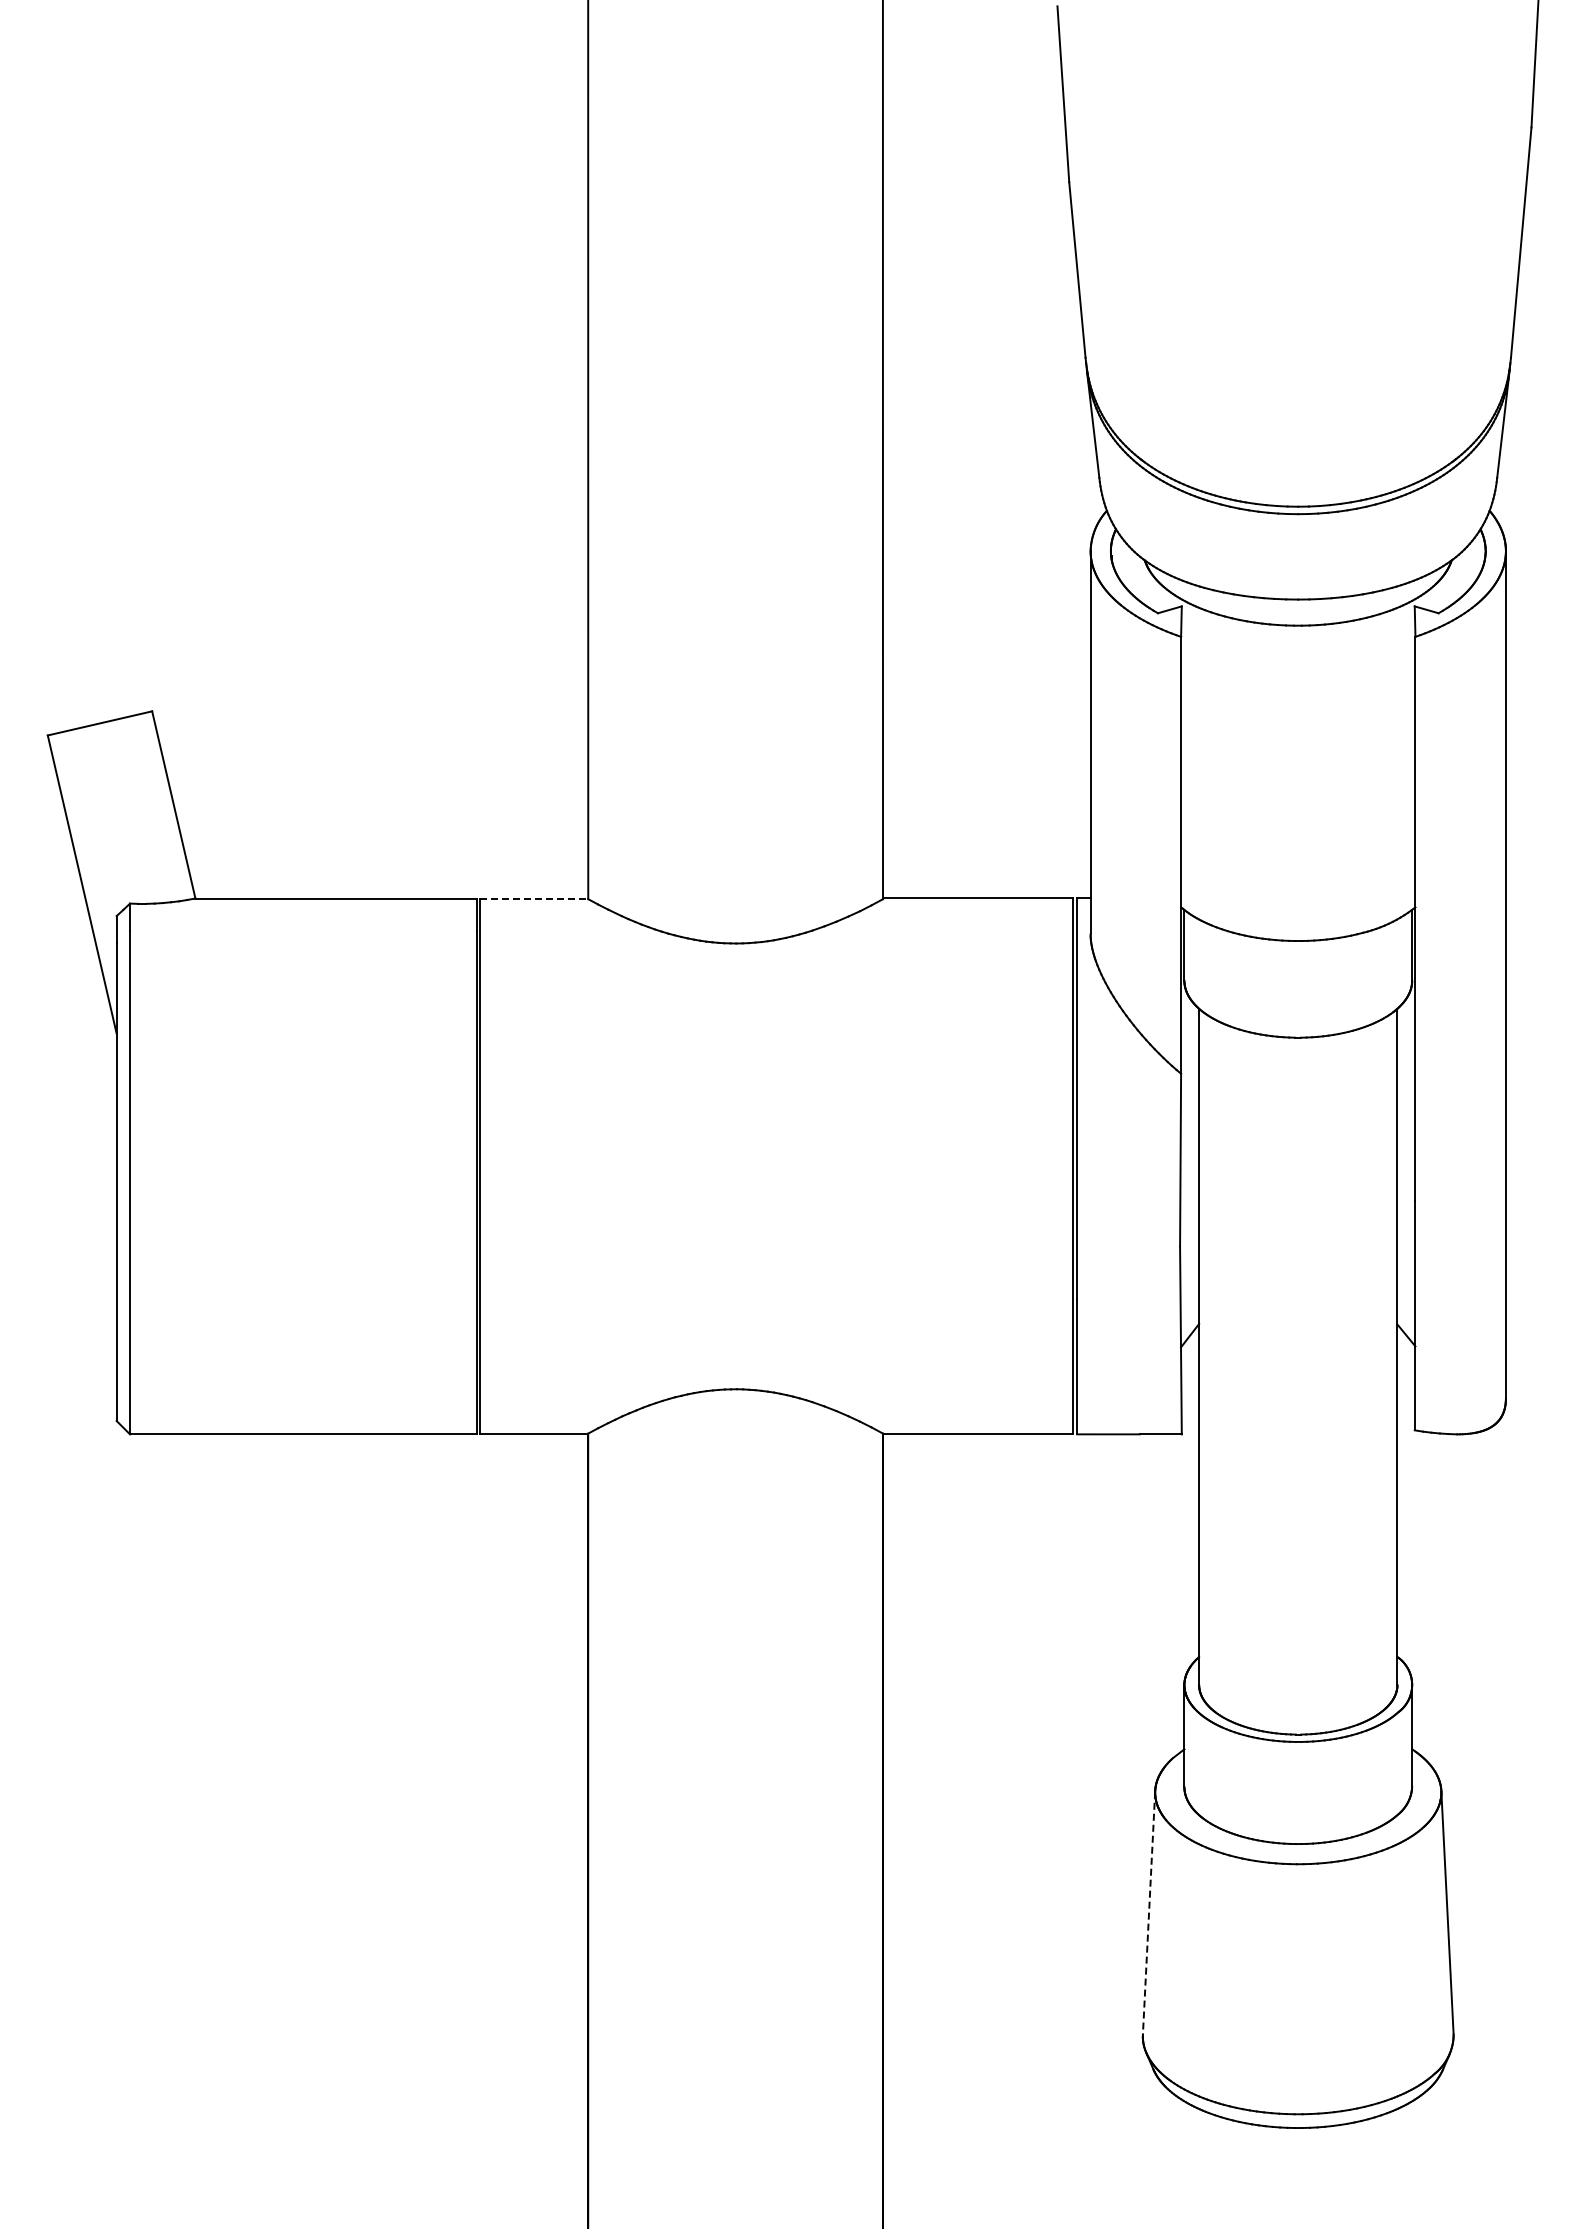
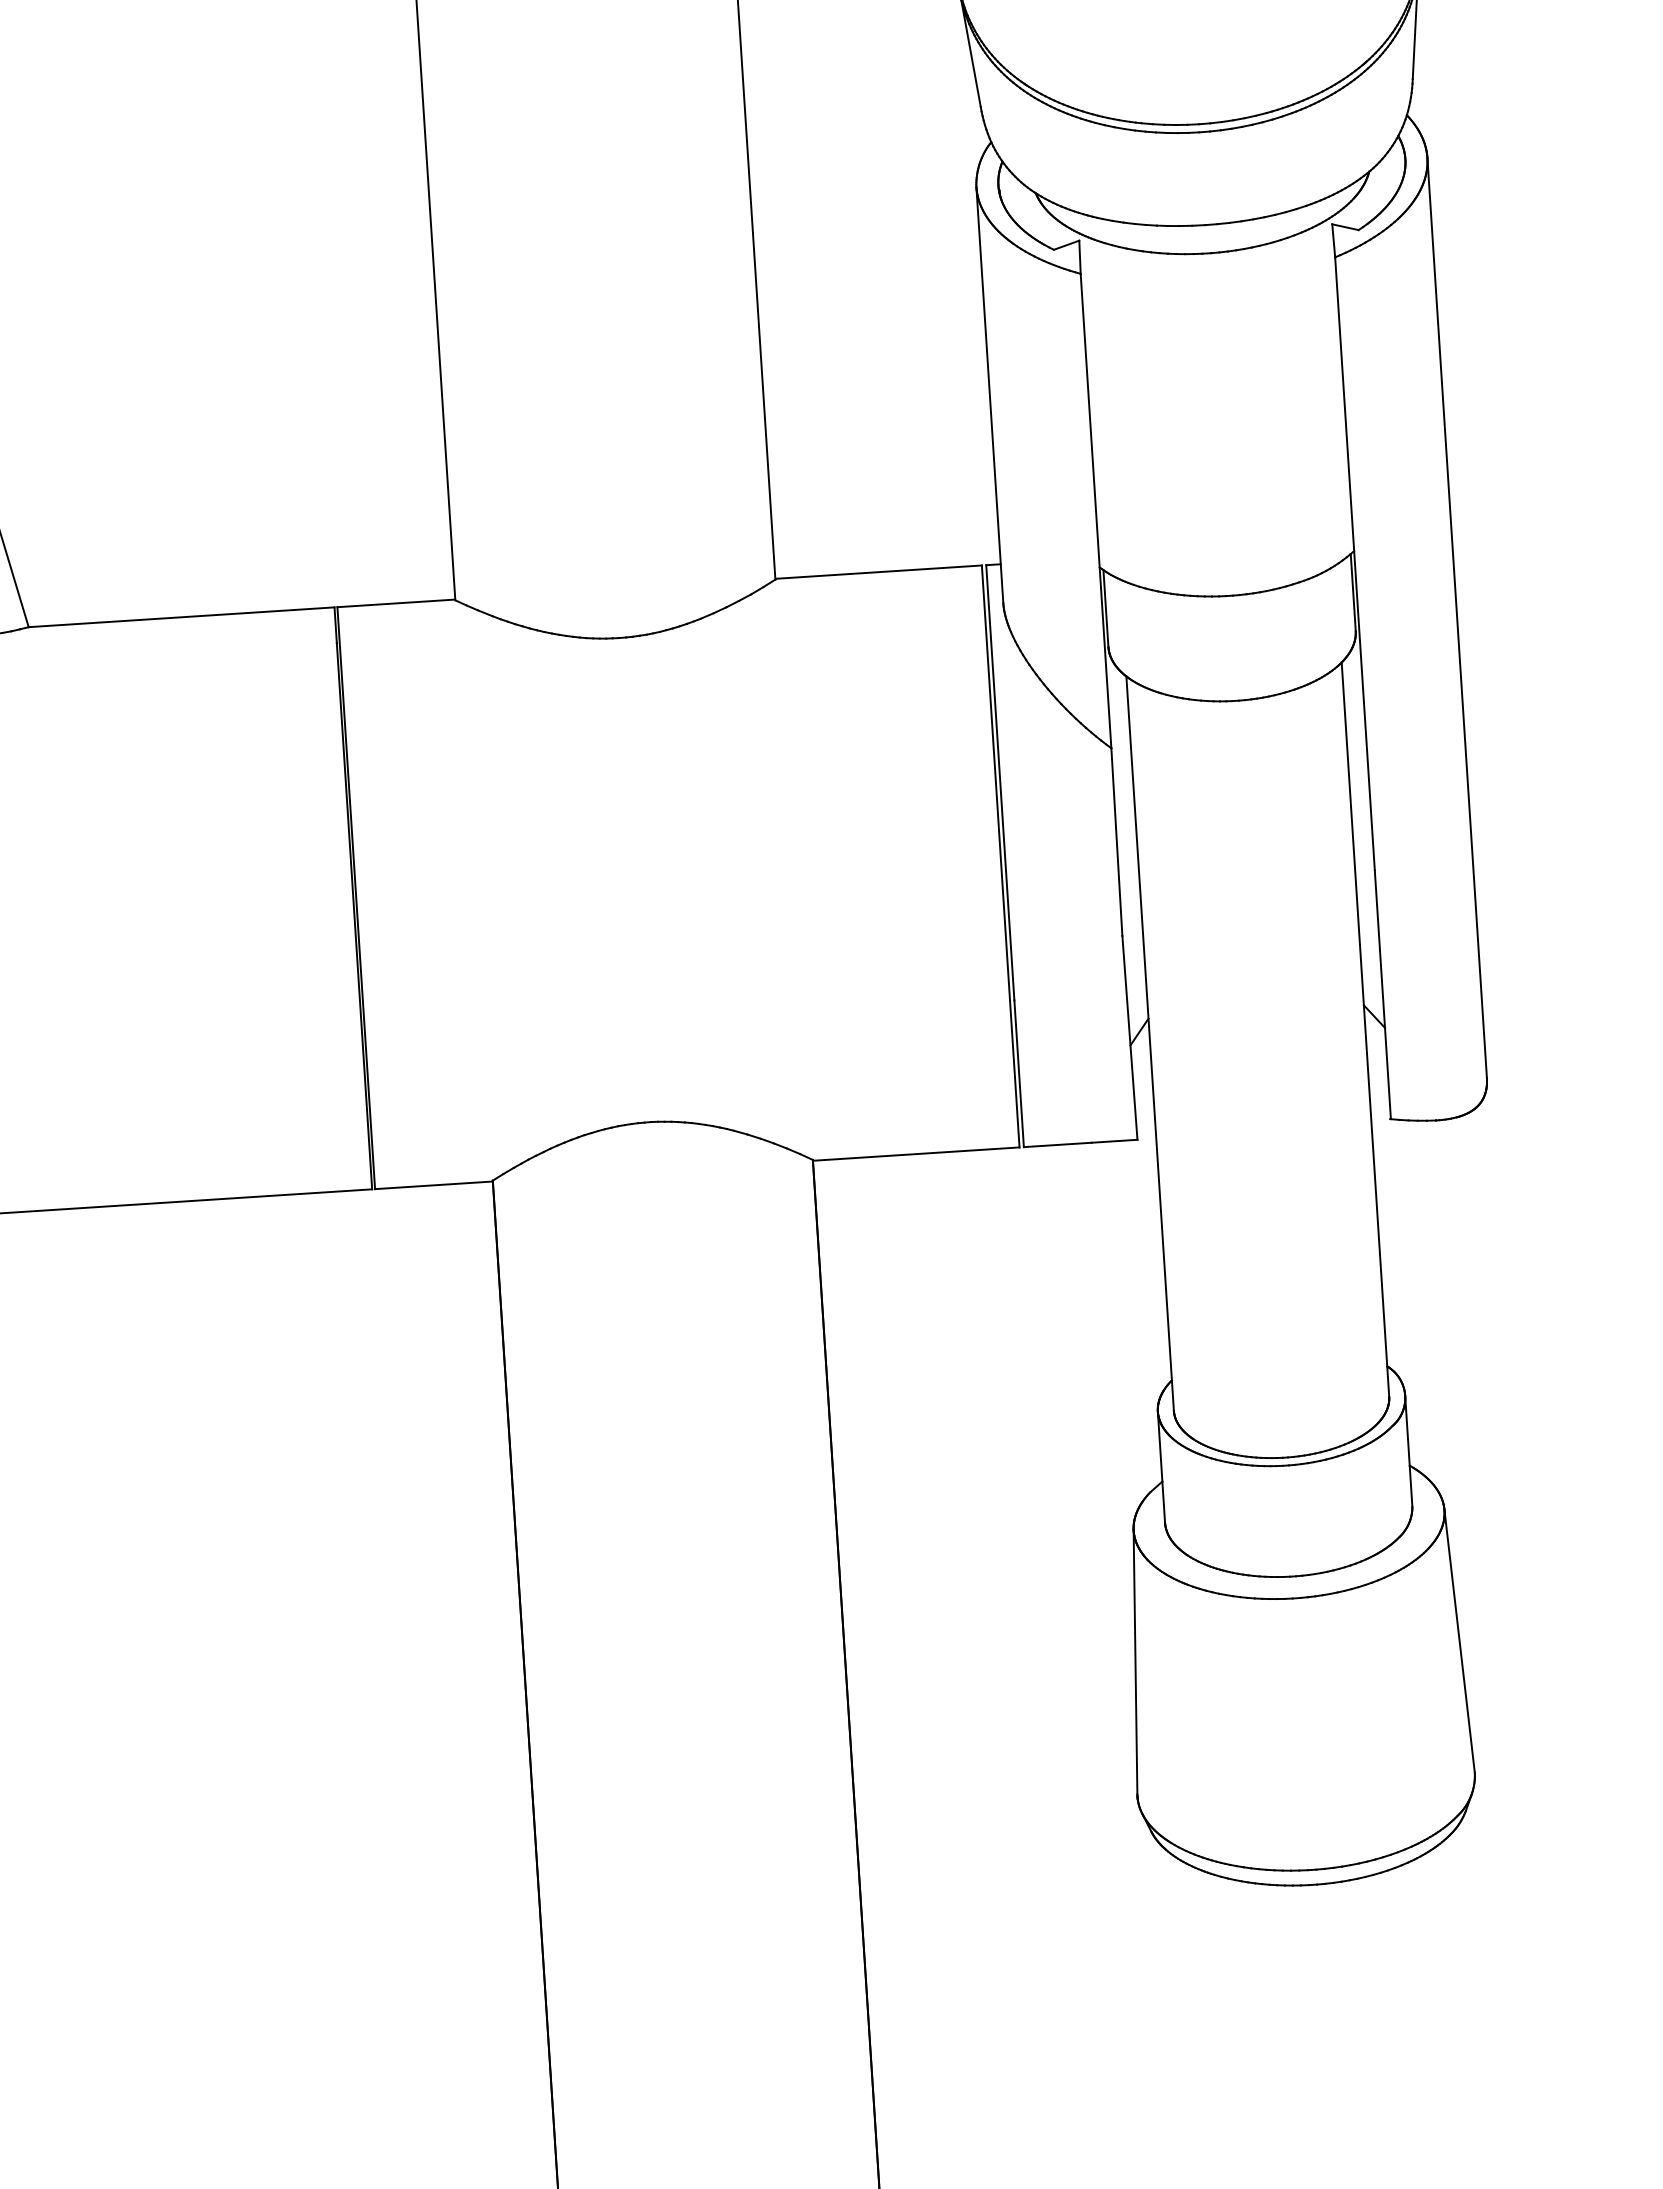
line: (533, 898) -> (395, 603), dashed -> solid
line: (1149, 1913) -> (1136, 1662), dashed -> solid

